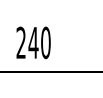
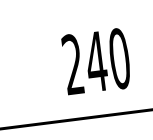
text: (33, 42) -> (96, 60), moved

